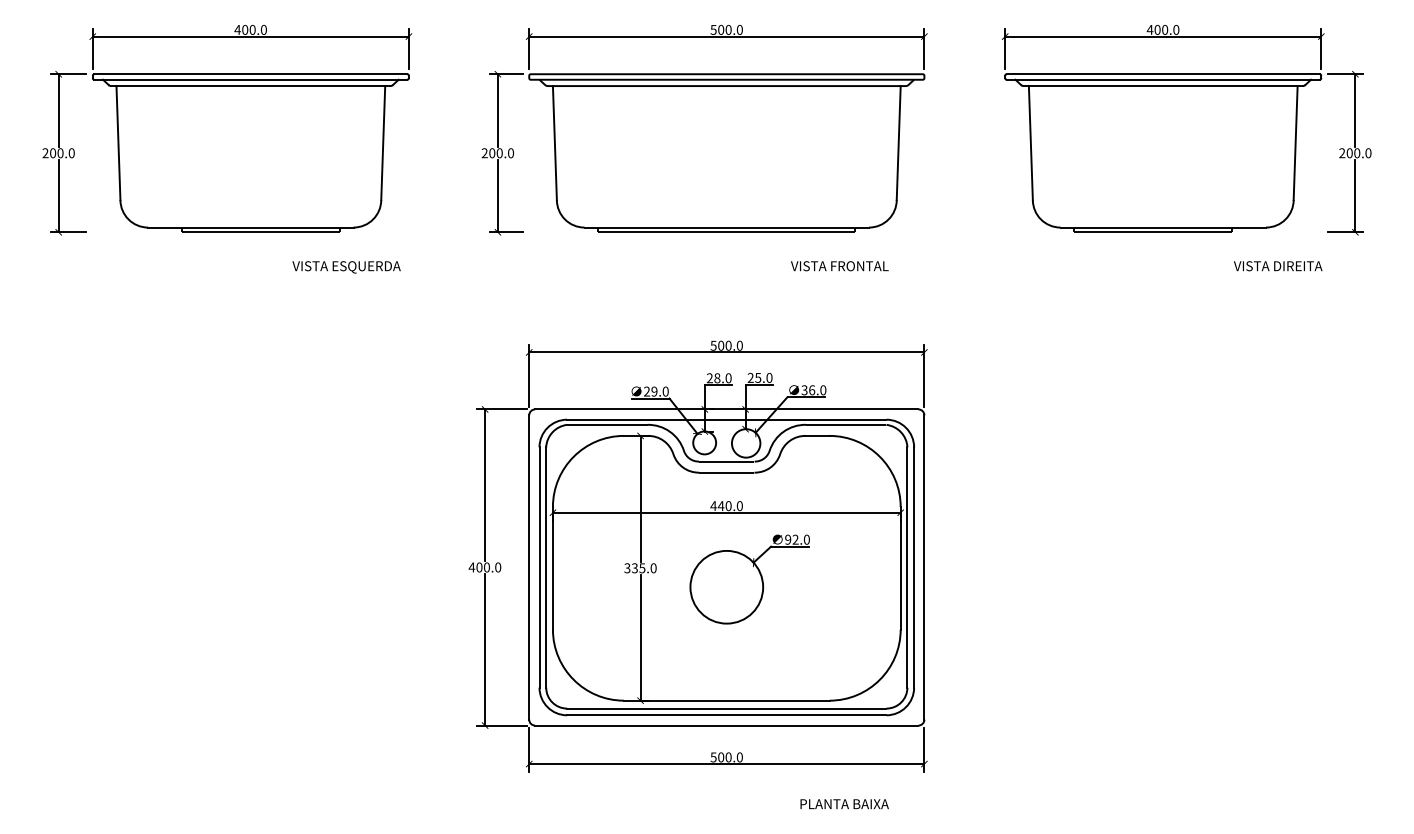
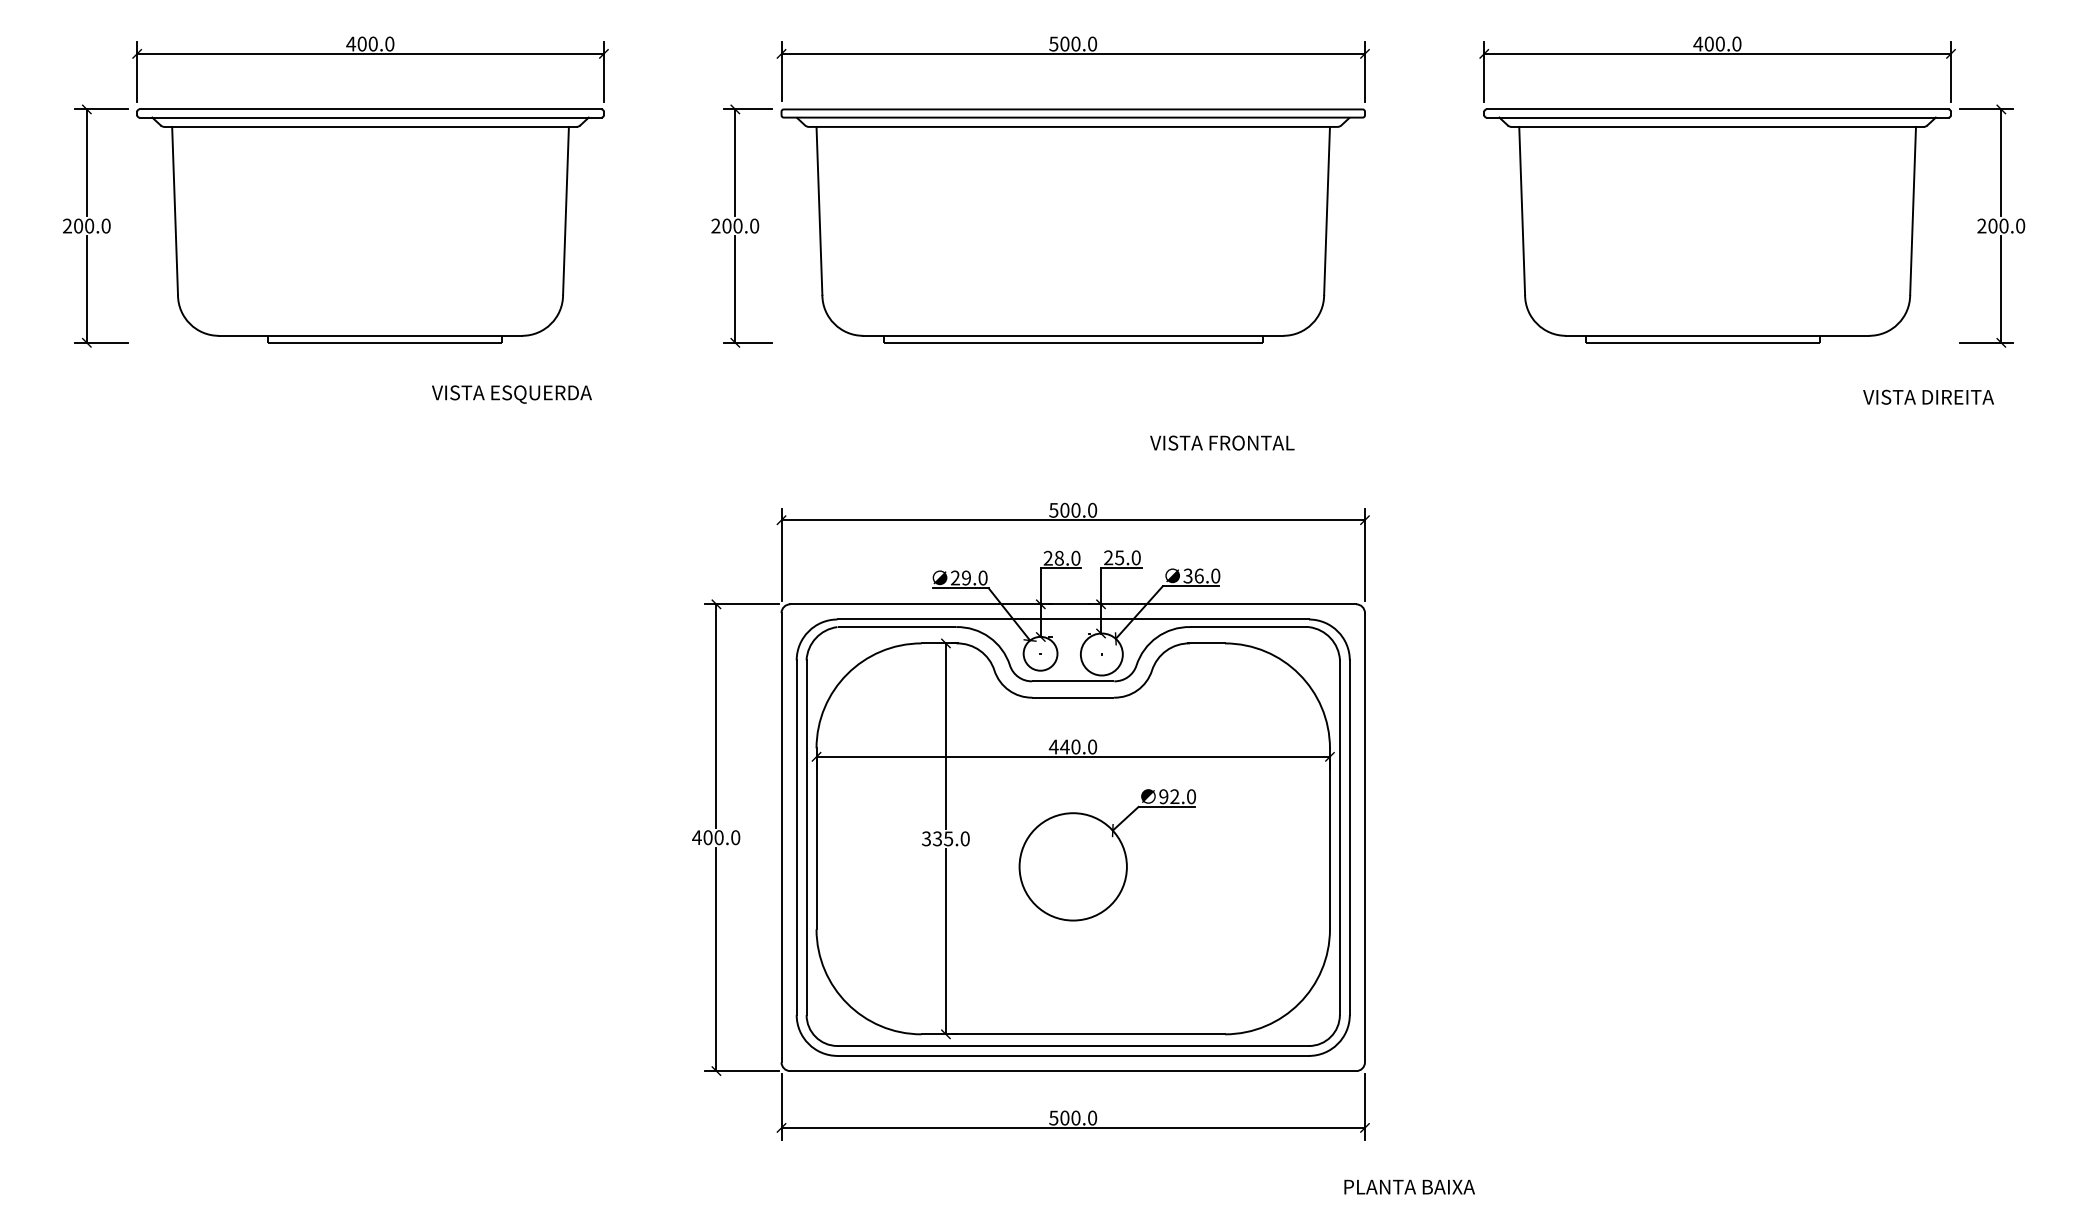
text: (839, 266) -> (1221, 443), moved
text: (1278, 266) -> (1929, 397), moved
text: (844, 804) -> (1409, 1187), moved

